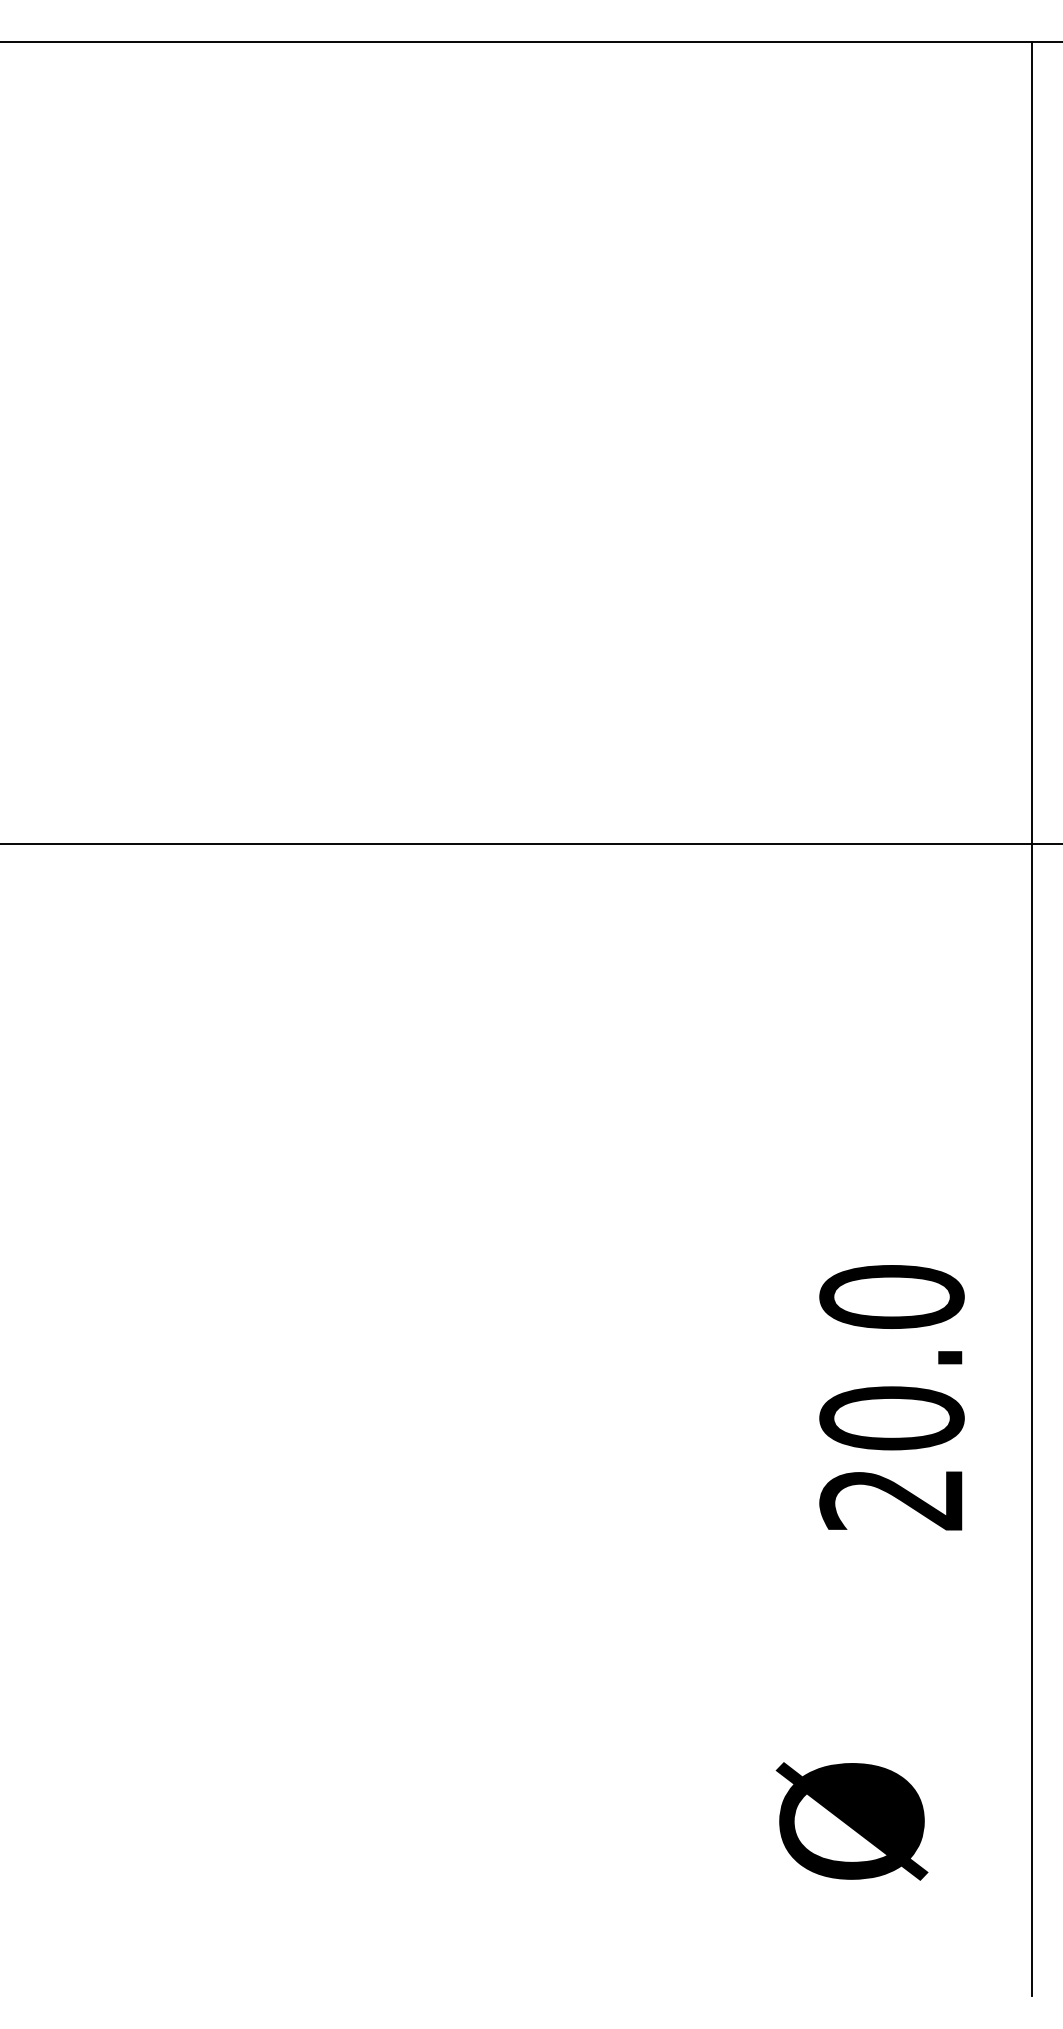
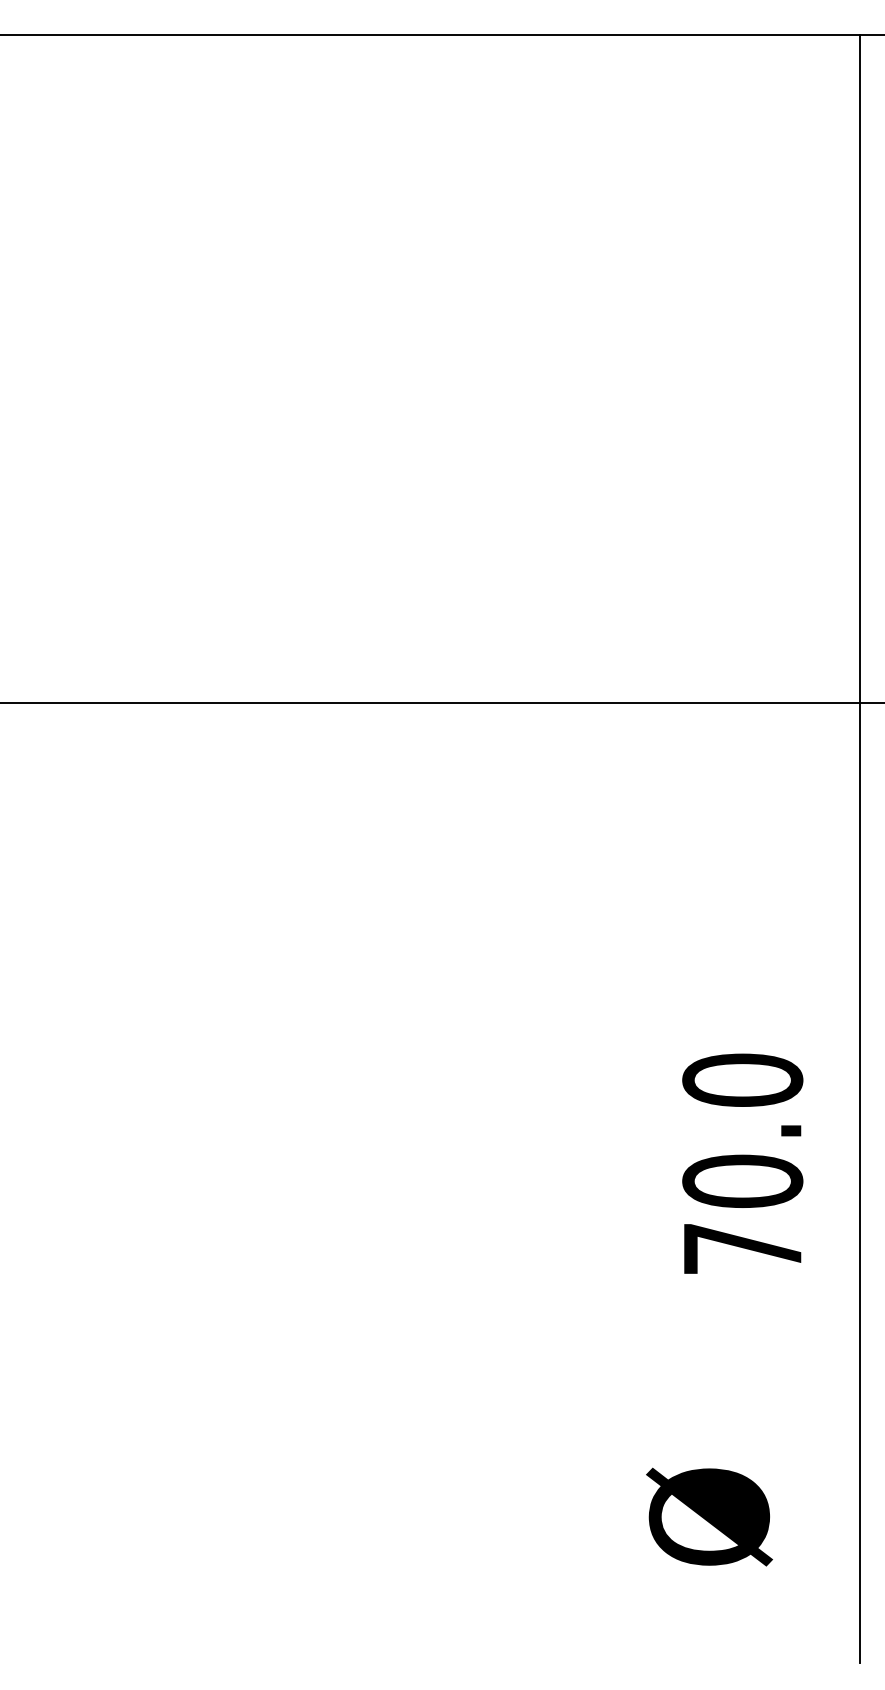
text: (890, 1499) -> (741, 1248), 20.0 -> 70.0

